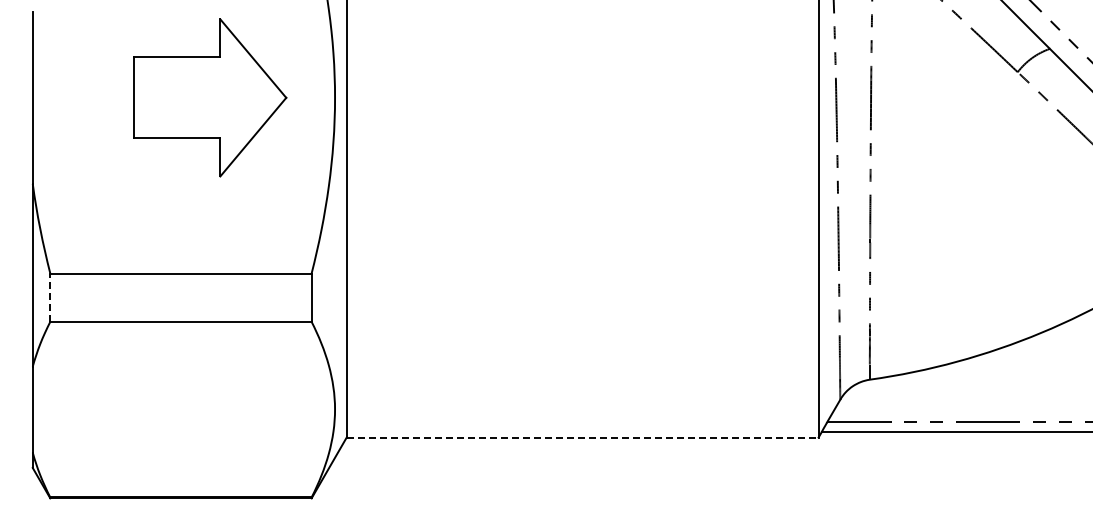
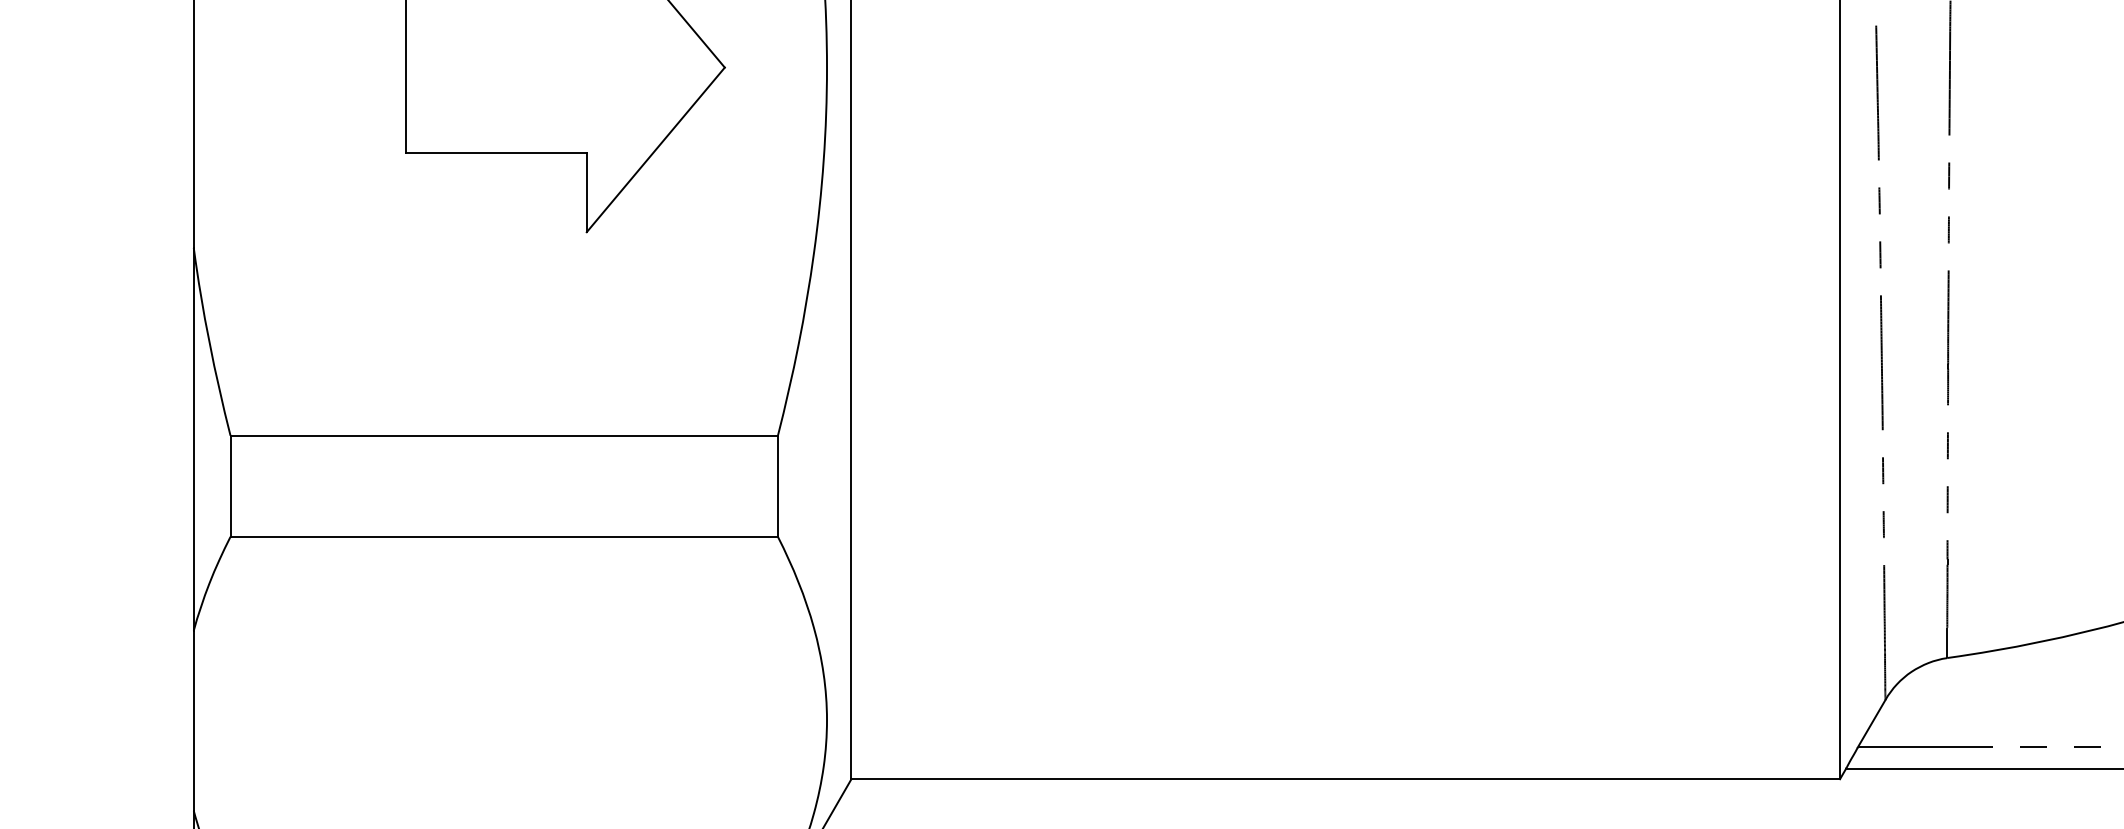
line: (50, 297) -> (230, 485), dashed -> solid
line: (582, 437) -> (1345, 779), dashed -> solid

